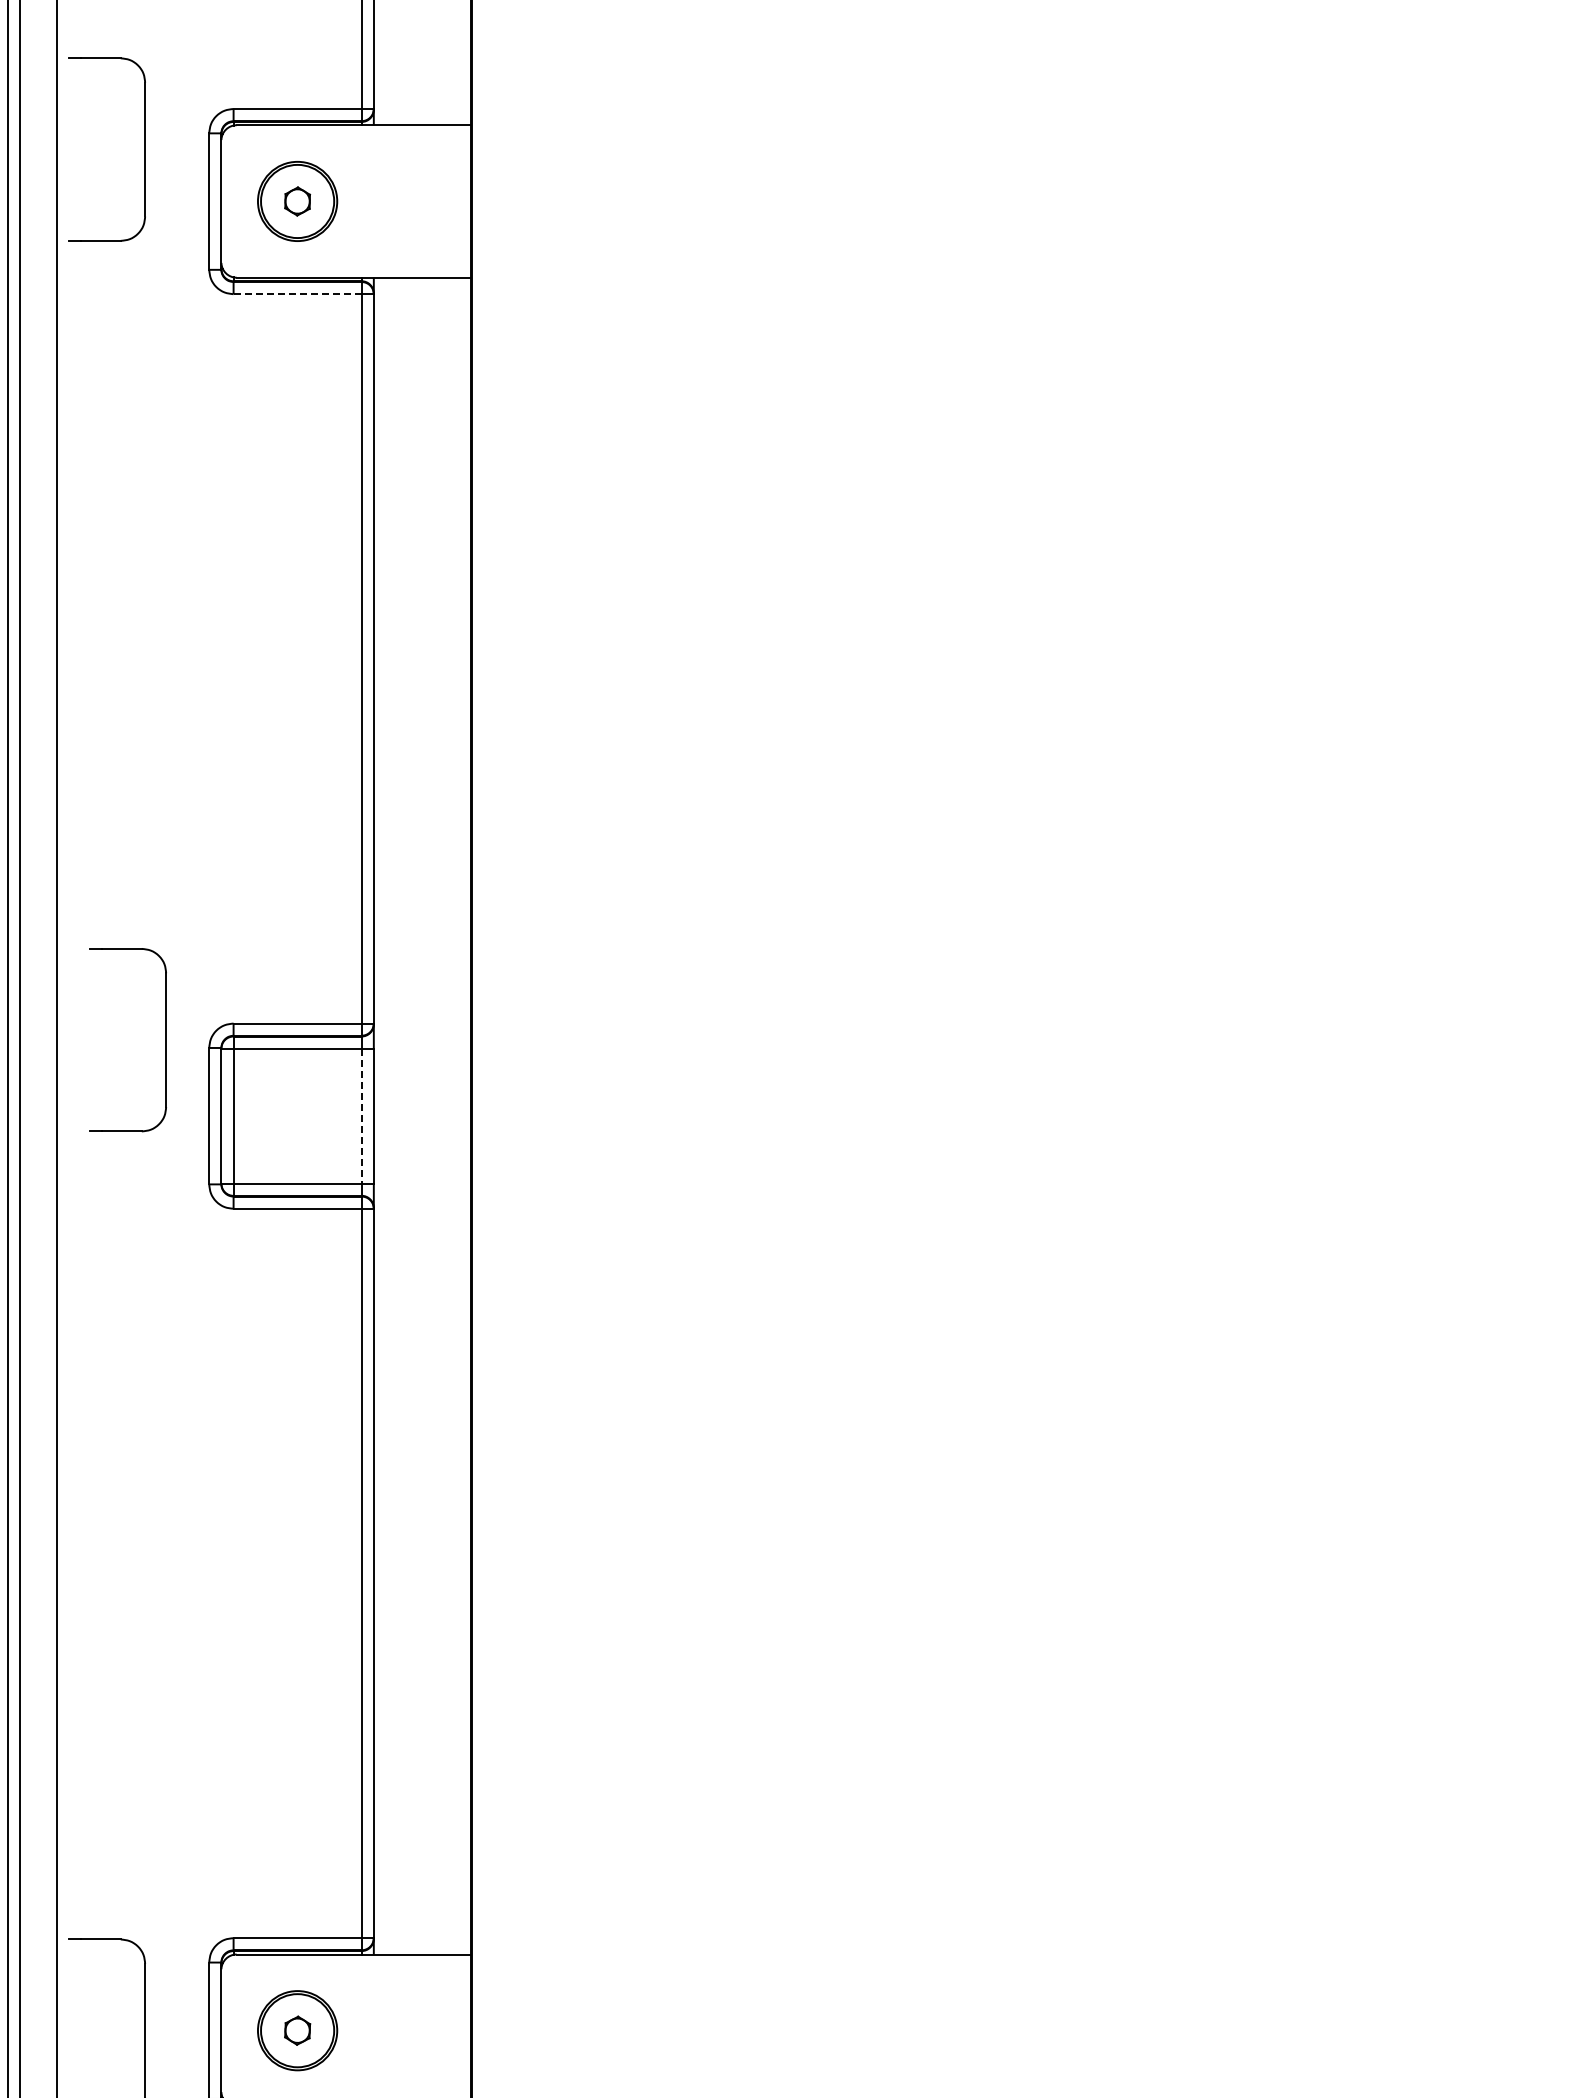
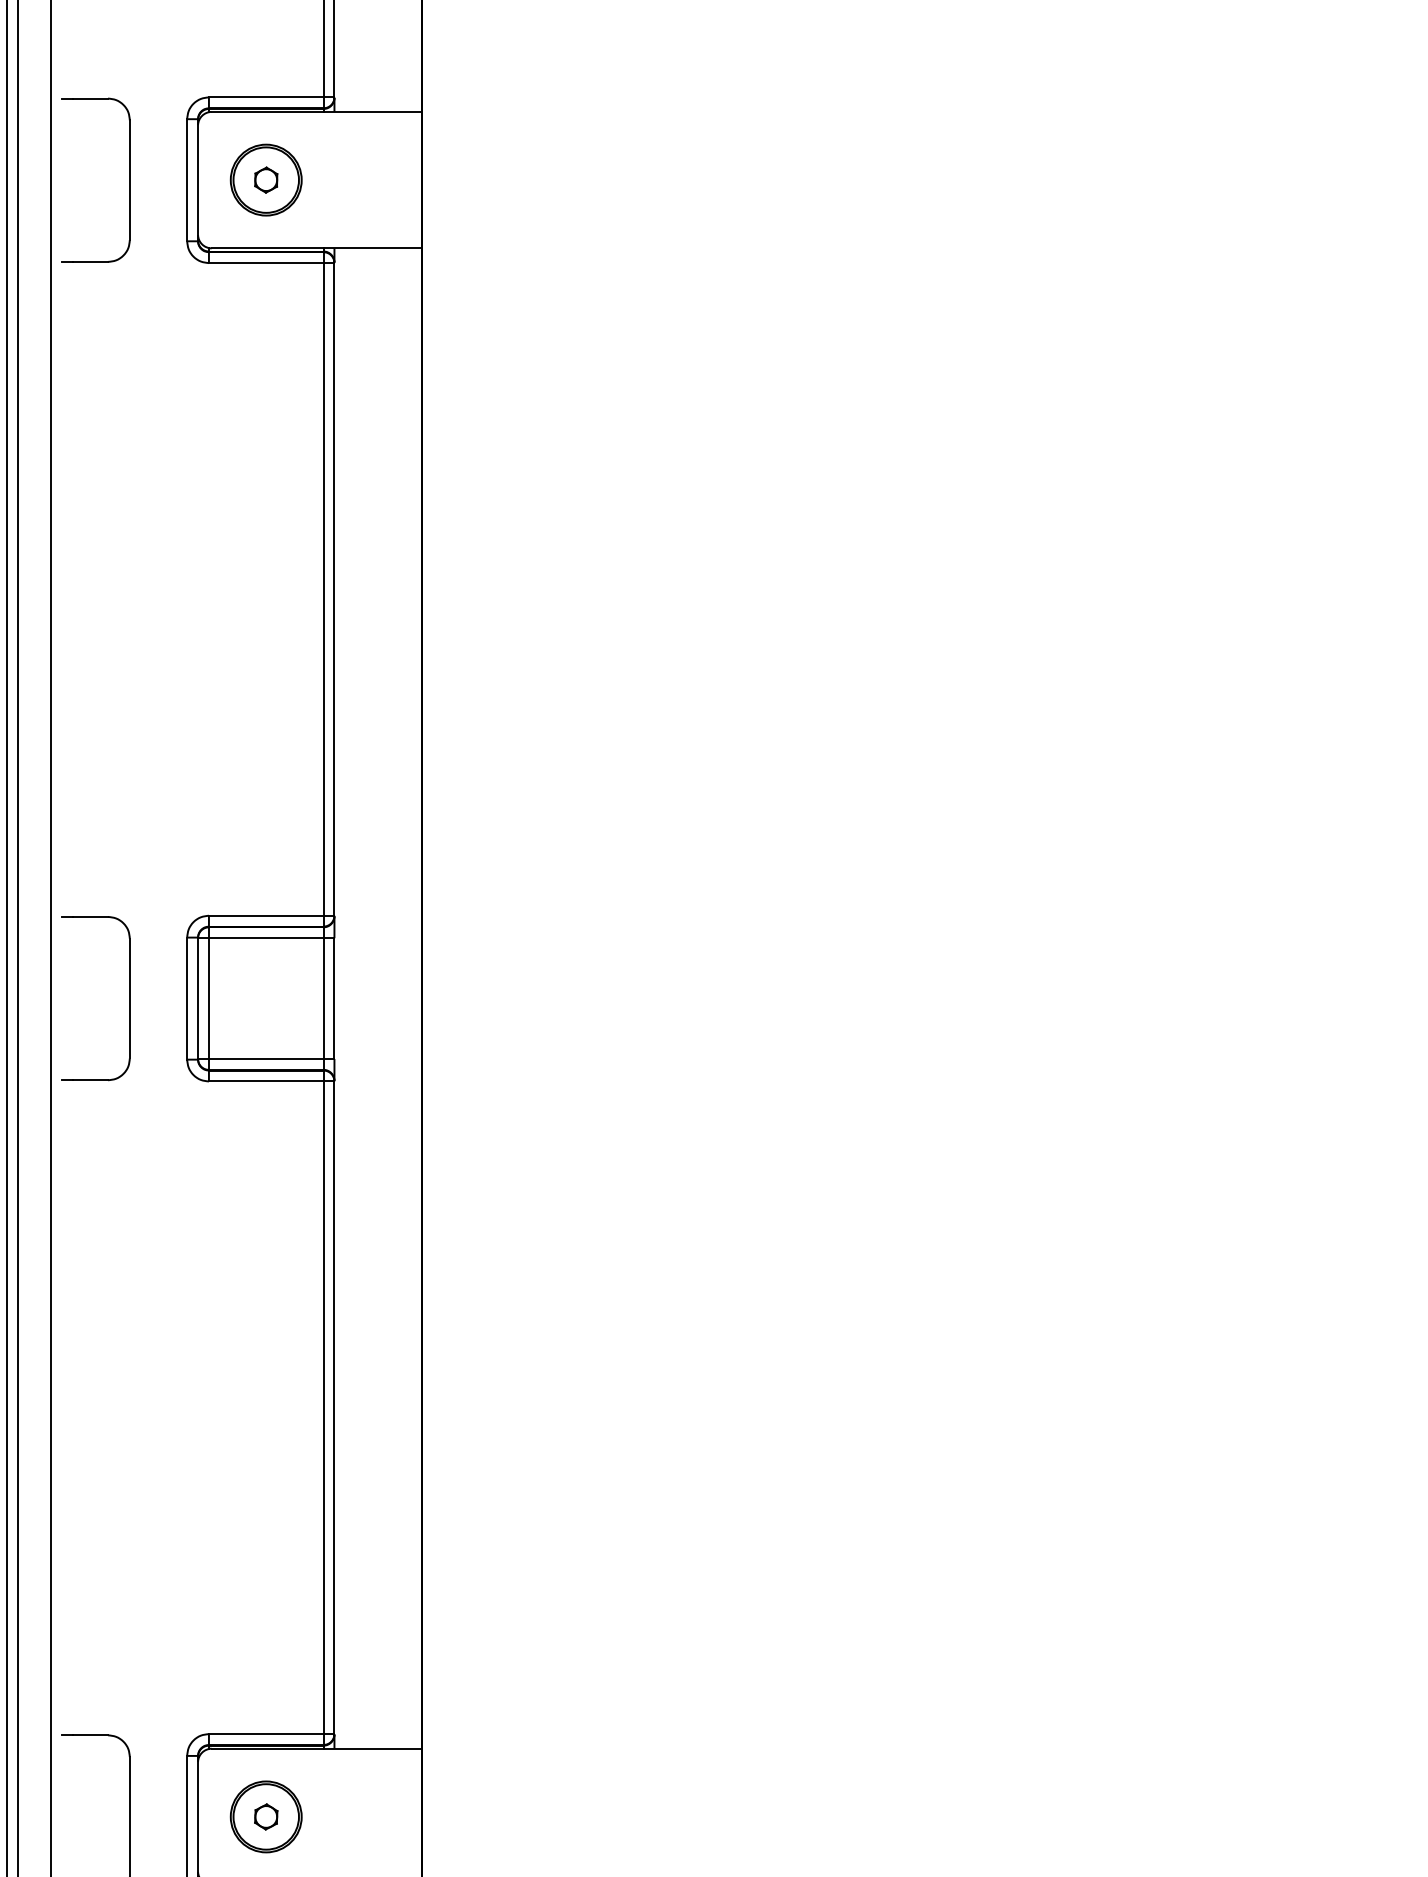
part: (144, 149) -> (129, 180), moved
line: (297, 294) -> (266, 263), dashed -> solid
part: (165, 1040) -> (129, 998), moved
line: (361, 1116) -> (323, 998), dashed -> solid

